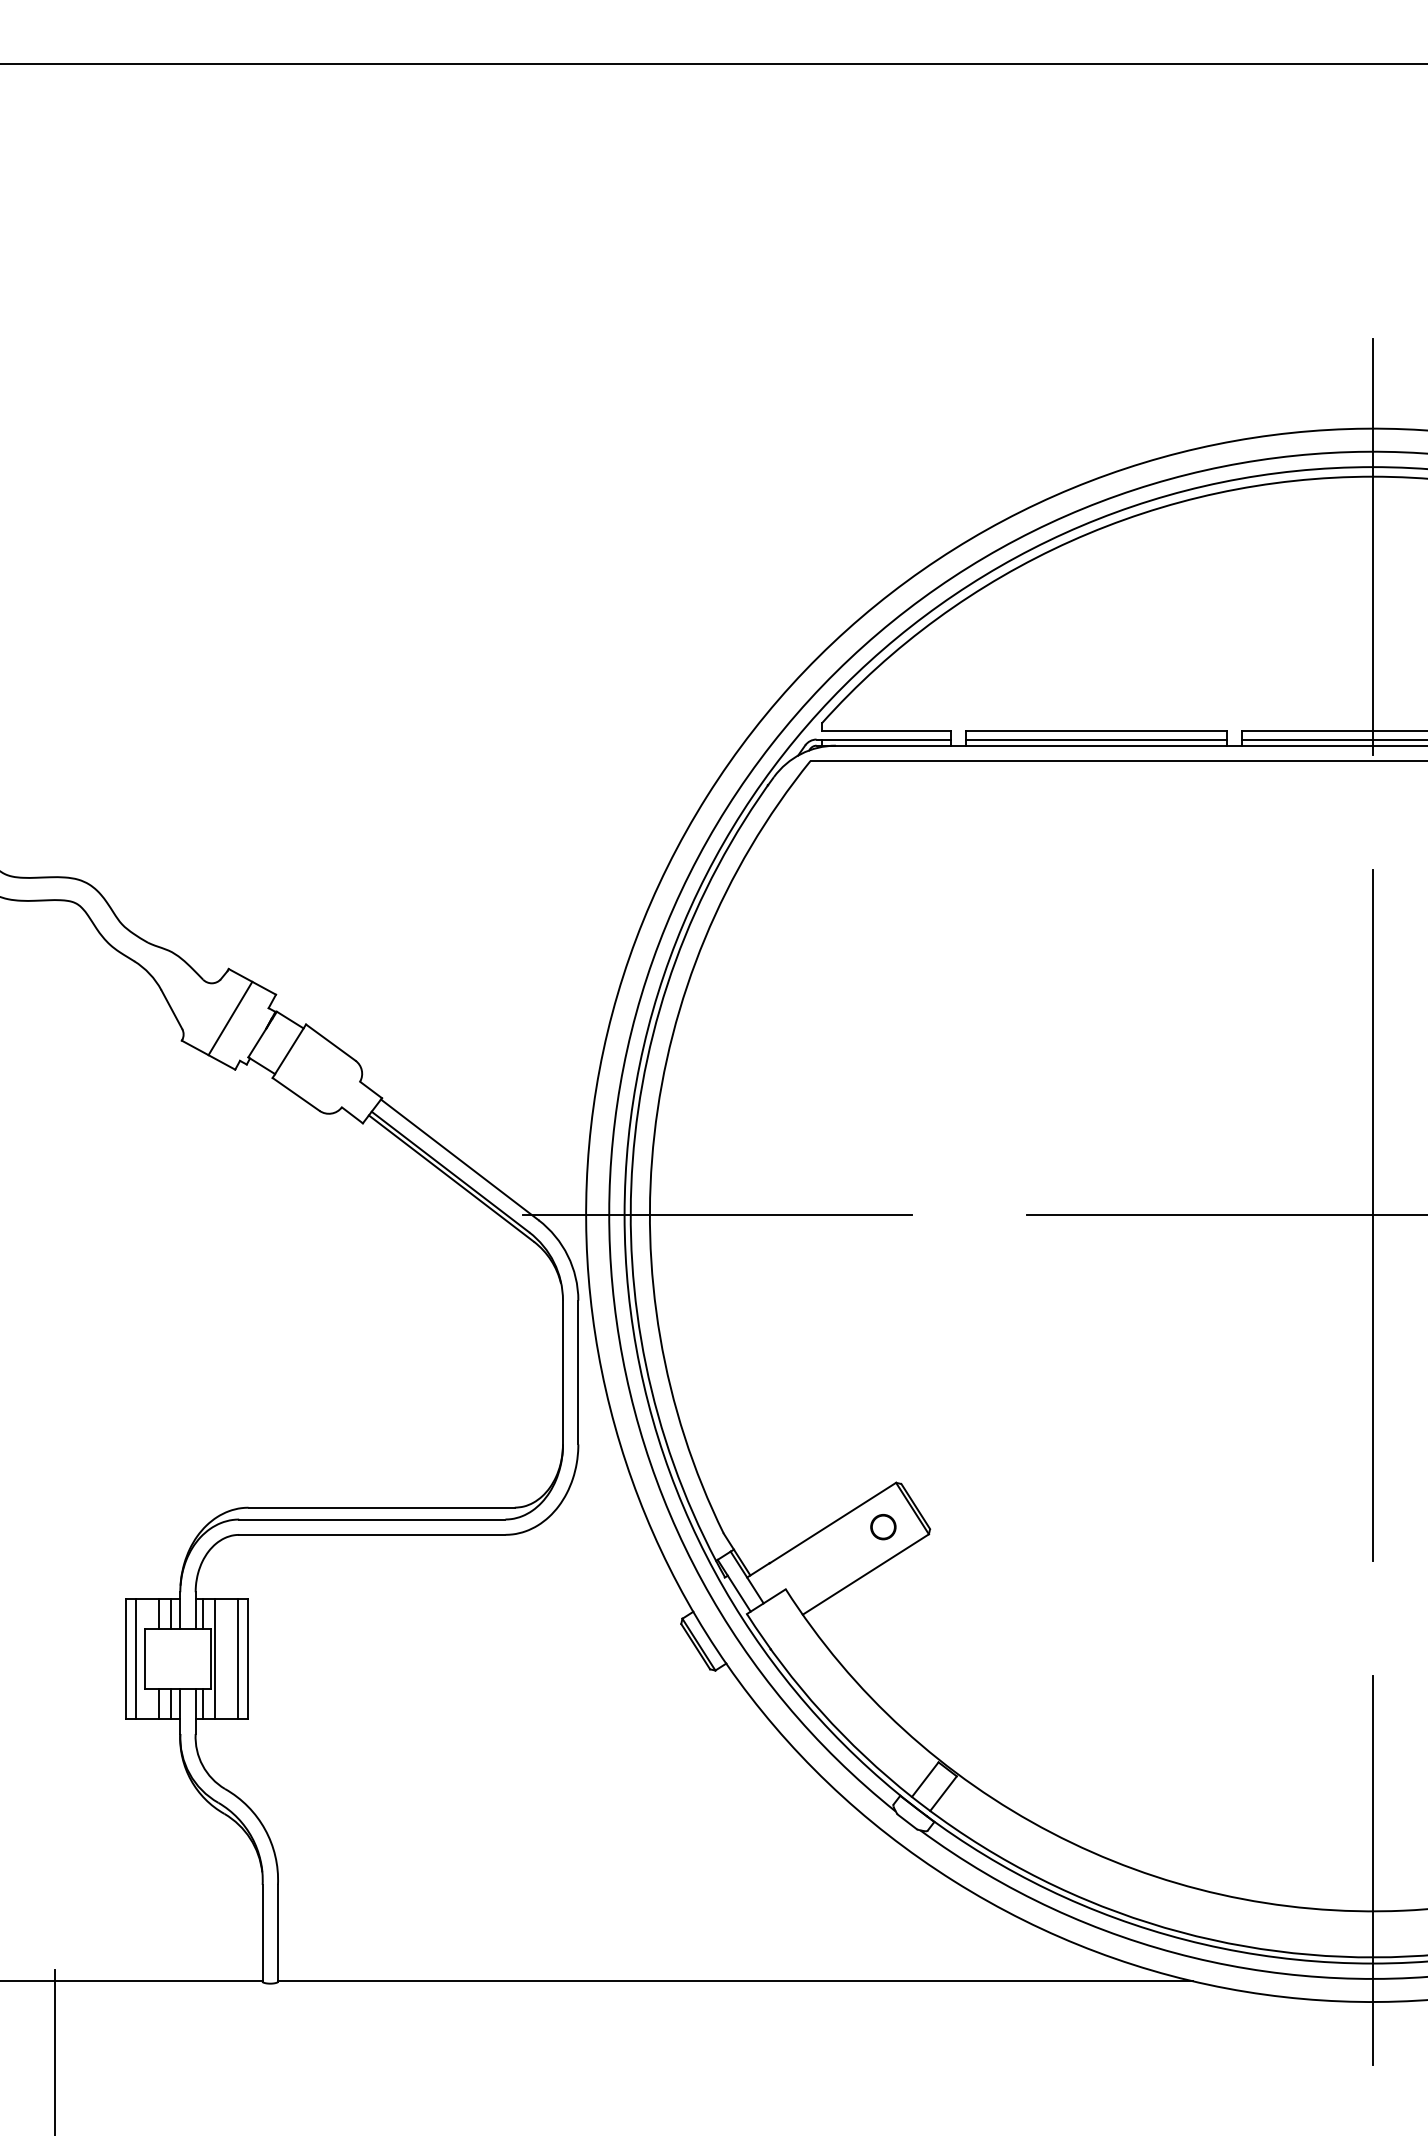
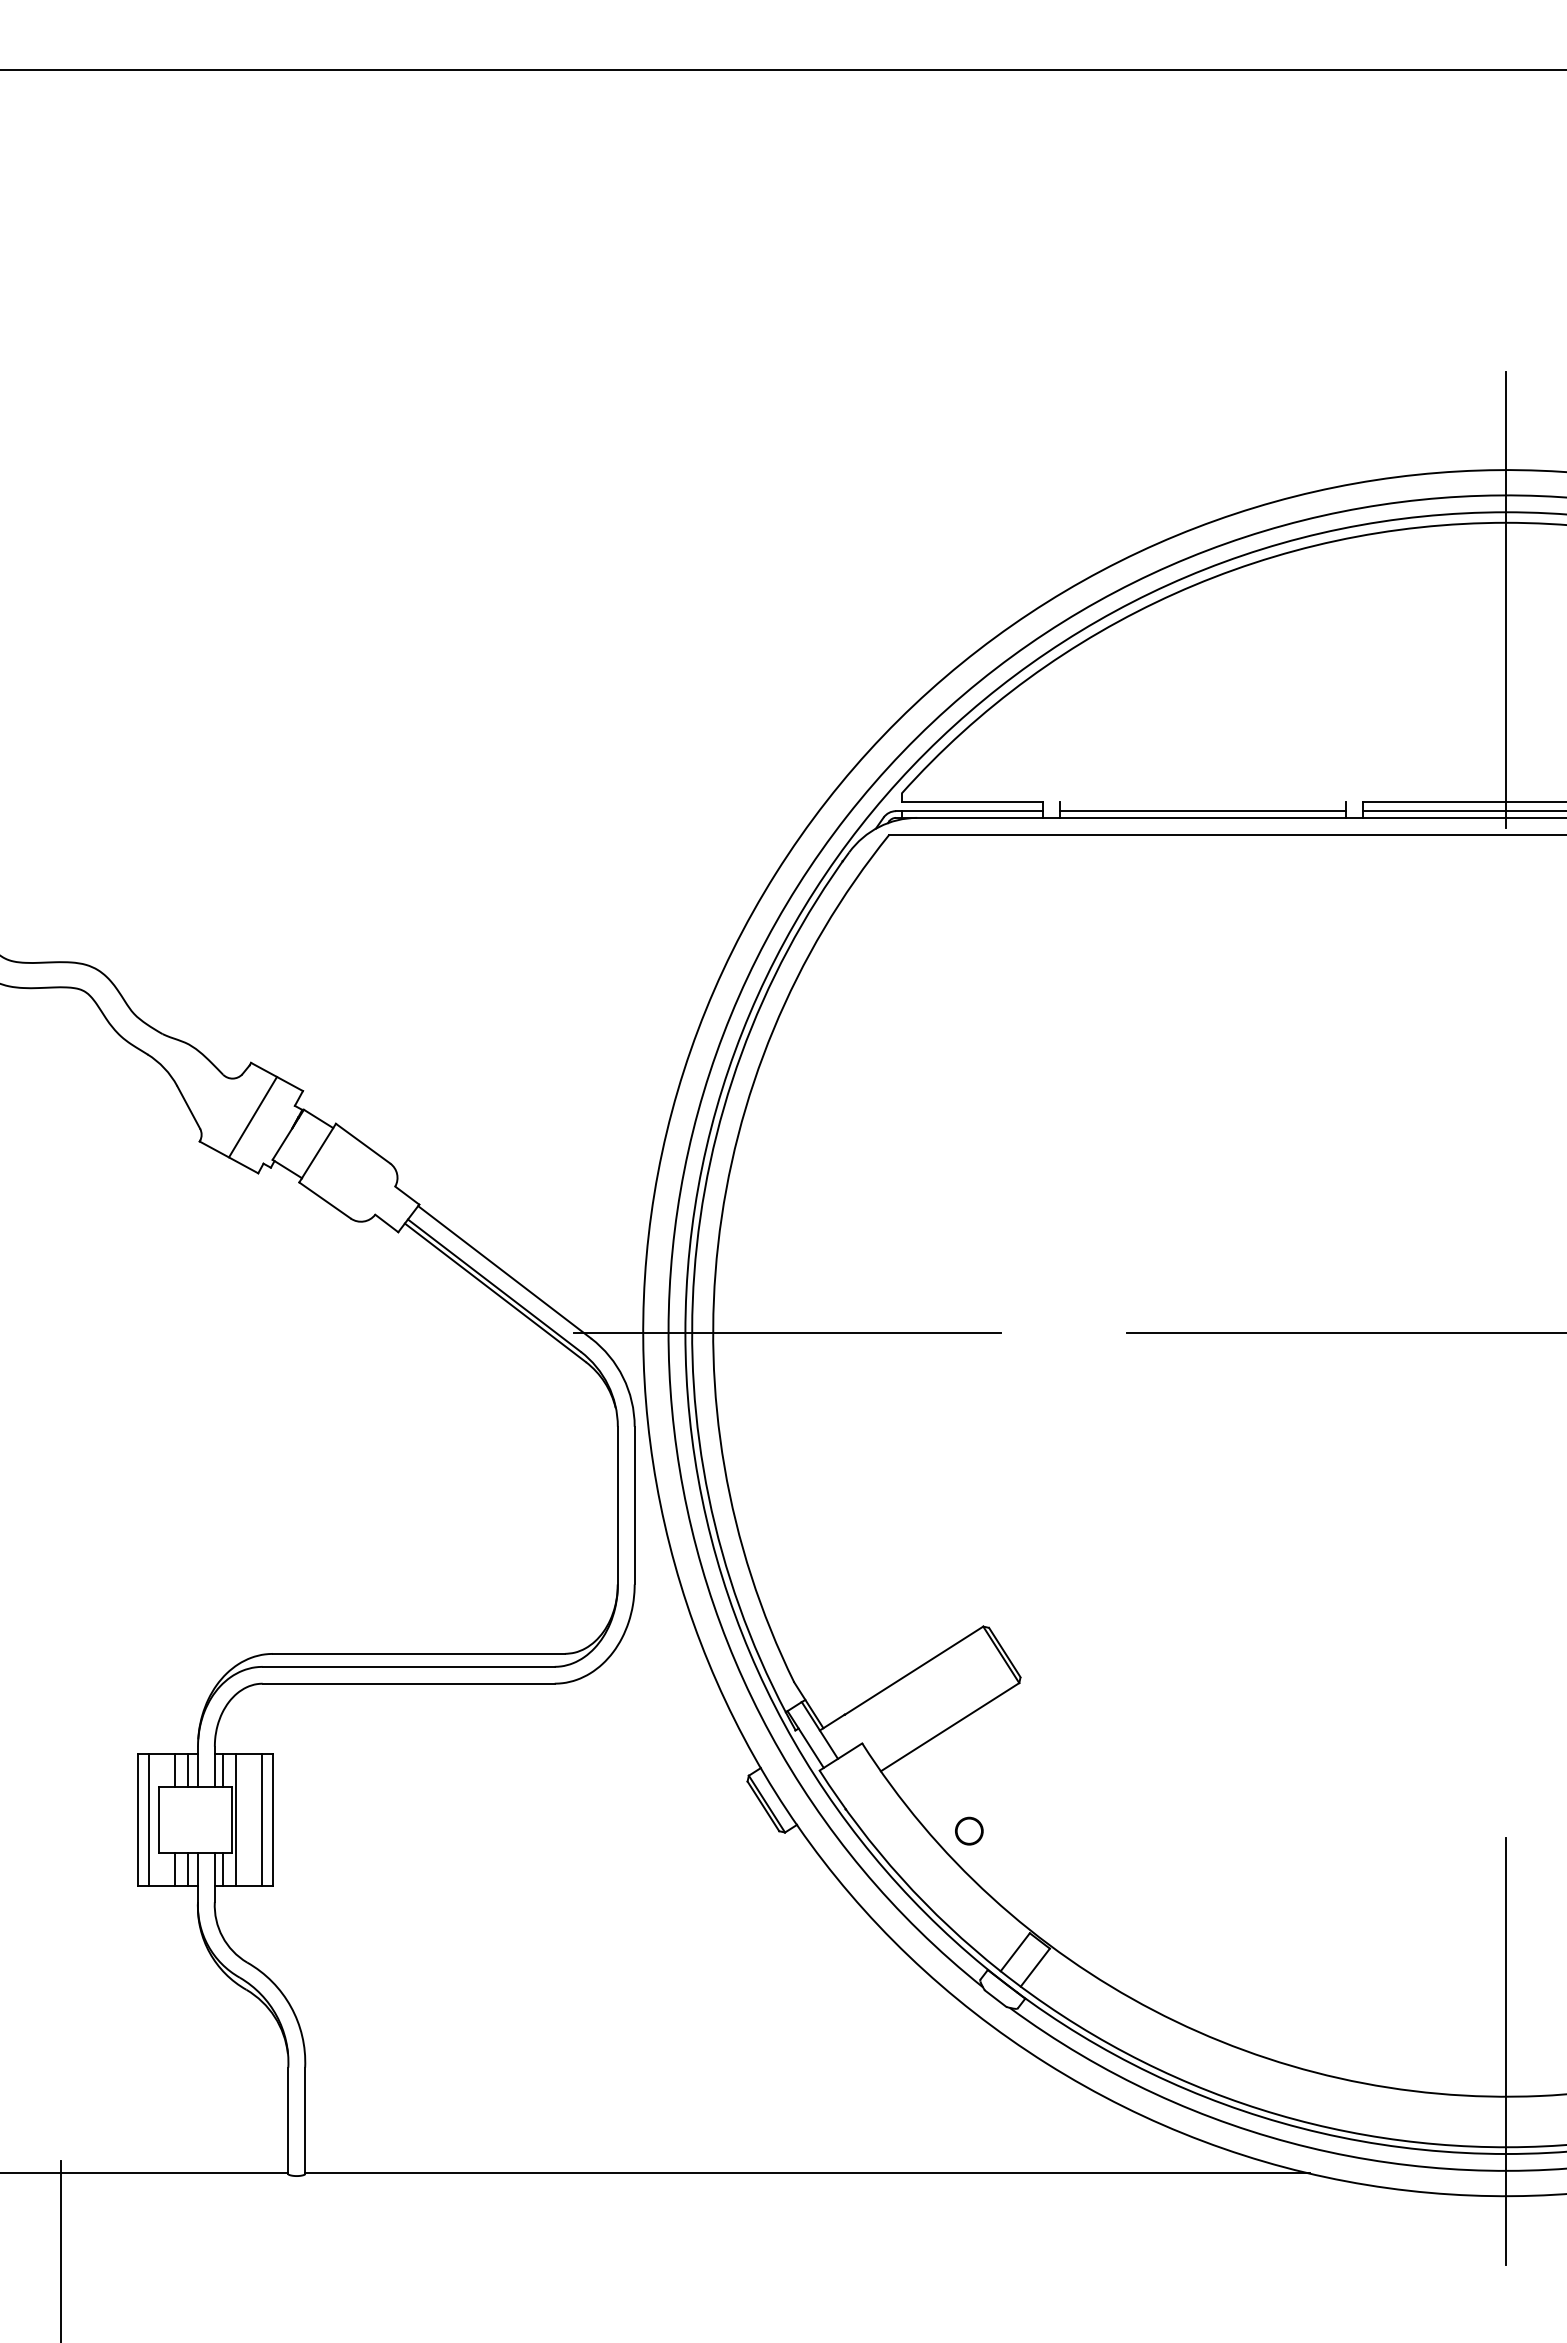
line: (1096, 730) -> (1203, 801), removed
line: (1373, 1215) -> (1506, 1333), removed
part: (883, 1526) -> (969, 1830), moved

